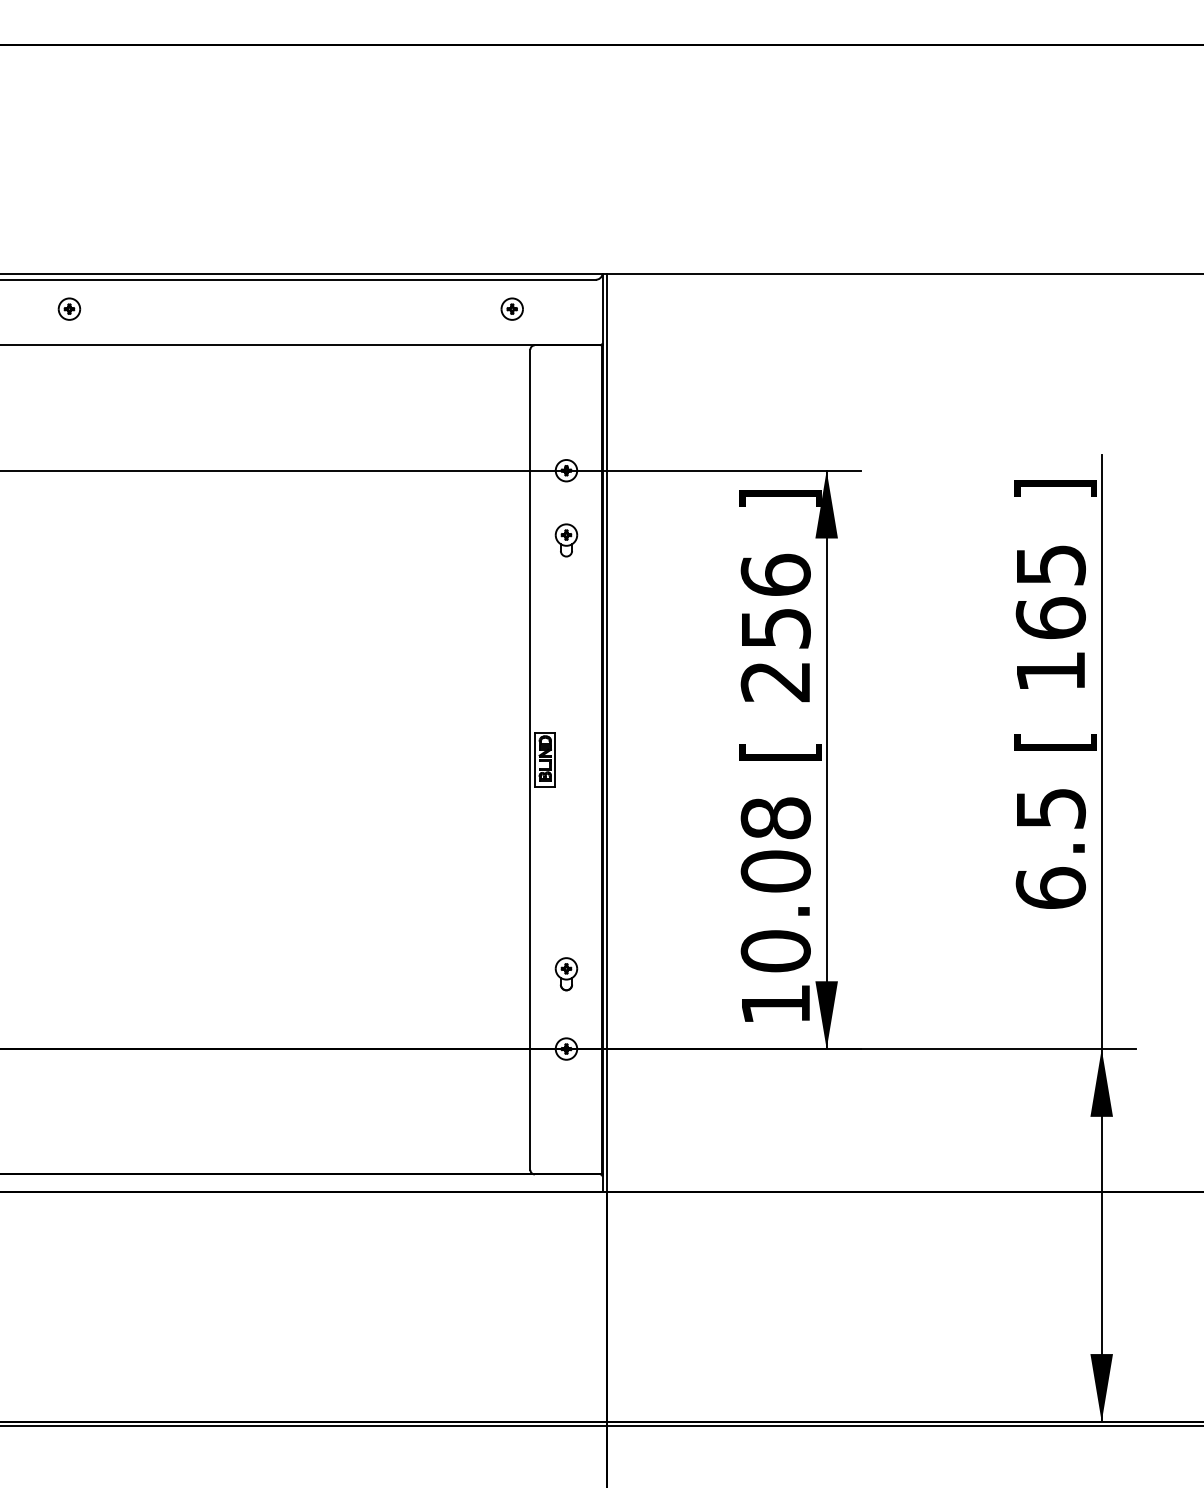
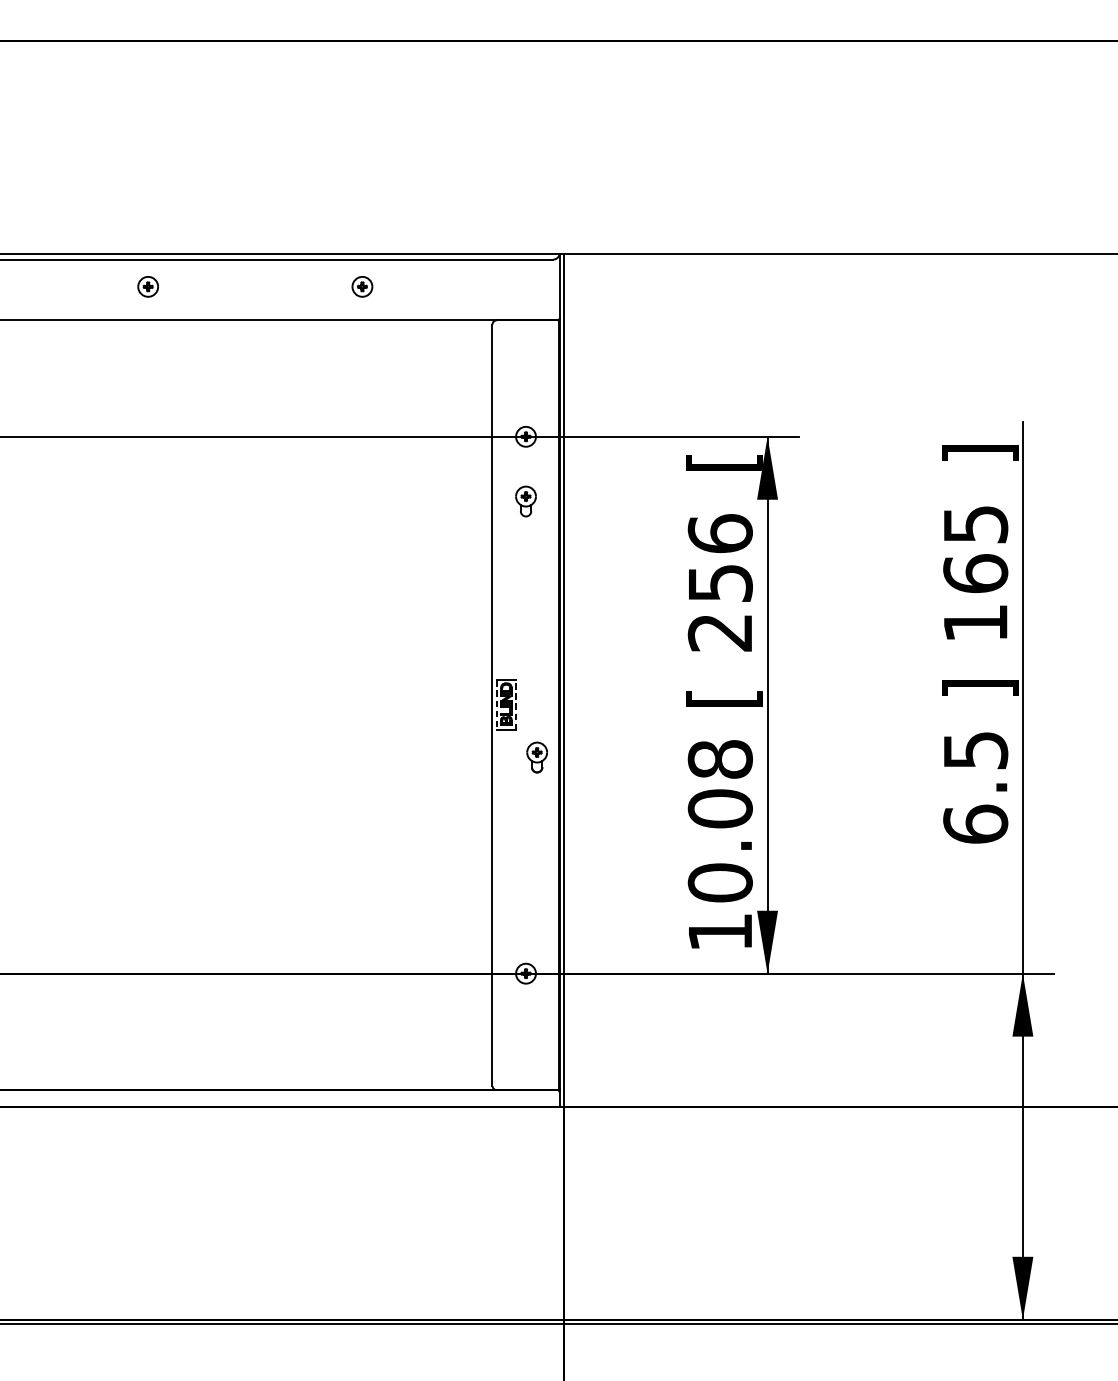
part: (69, 308) -> (148, 286), moved
part: (511, 308) -> (361, 286), moved
text: (780, 498) -> (724, 462), ] -> [
text: (1055, 741) -> (979, 688), [ -> ]
line: (555, 759) -> (515, 704), solid -> dashed
line: (534, 760) -> (496, 705), solid -> dashed
part: (566, 974) -> (537, 757), moved

